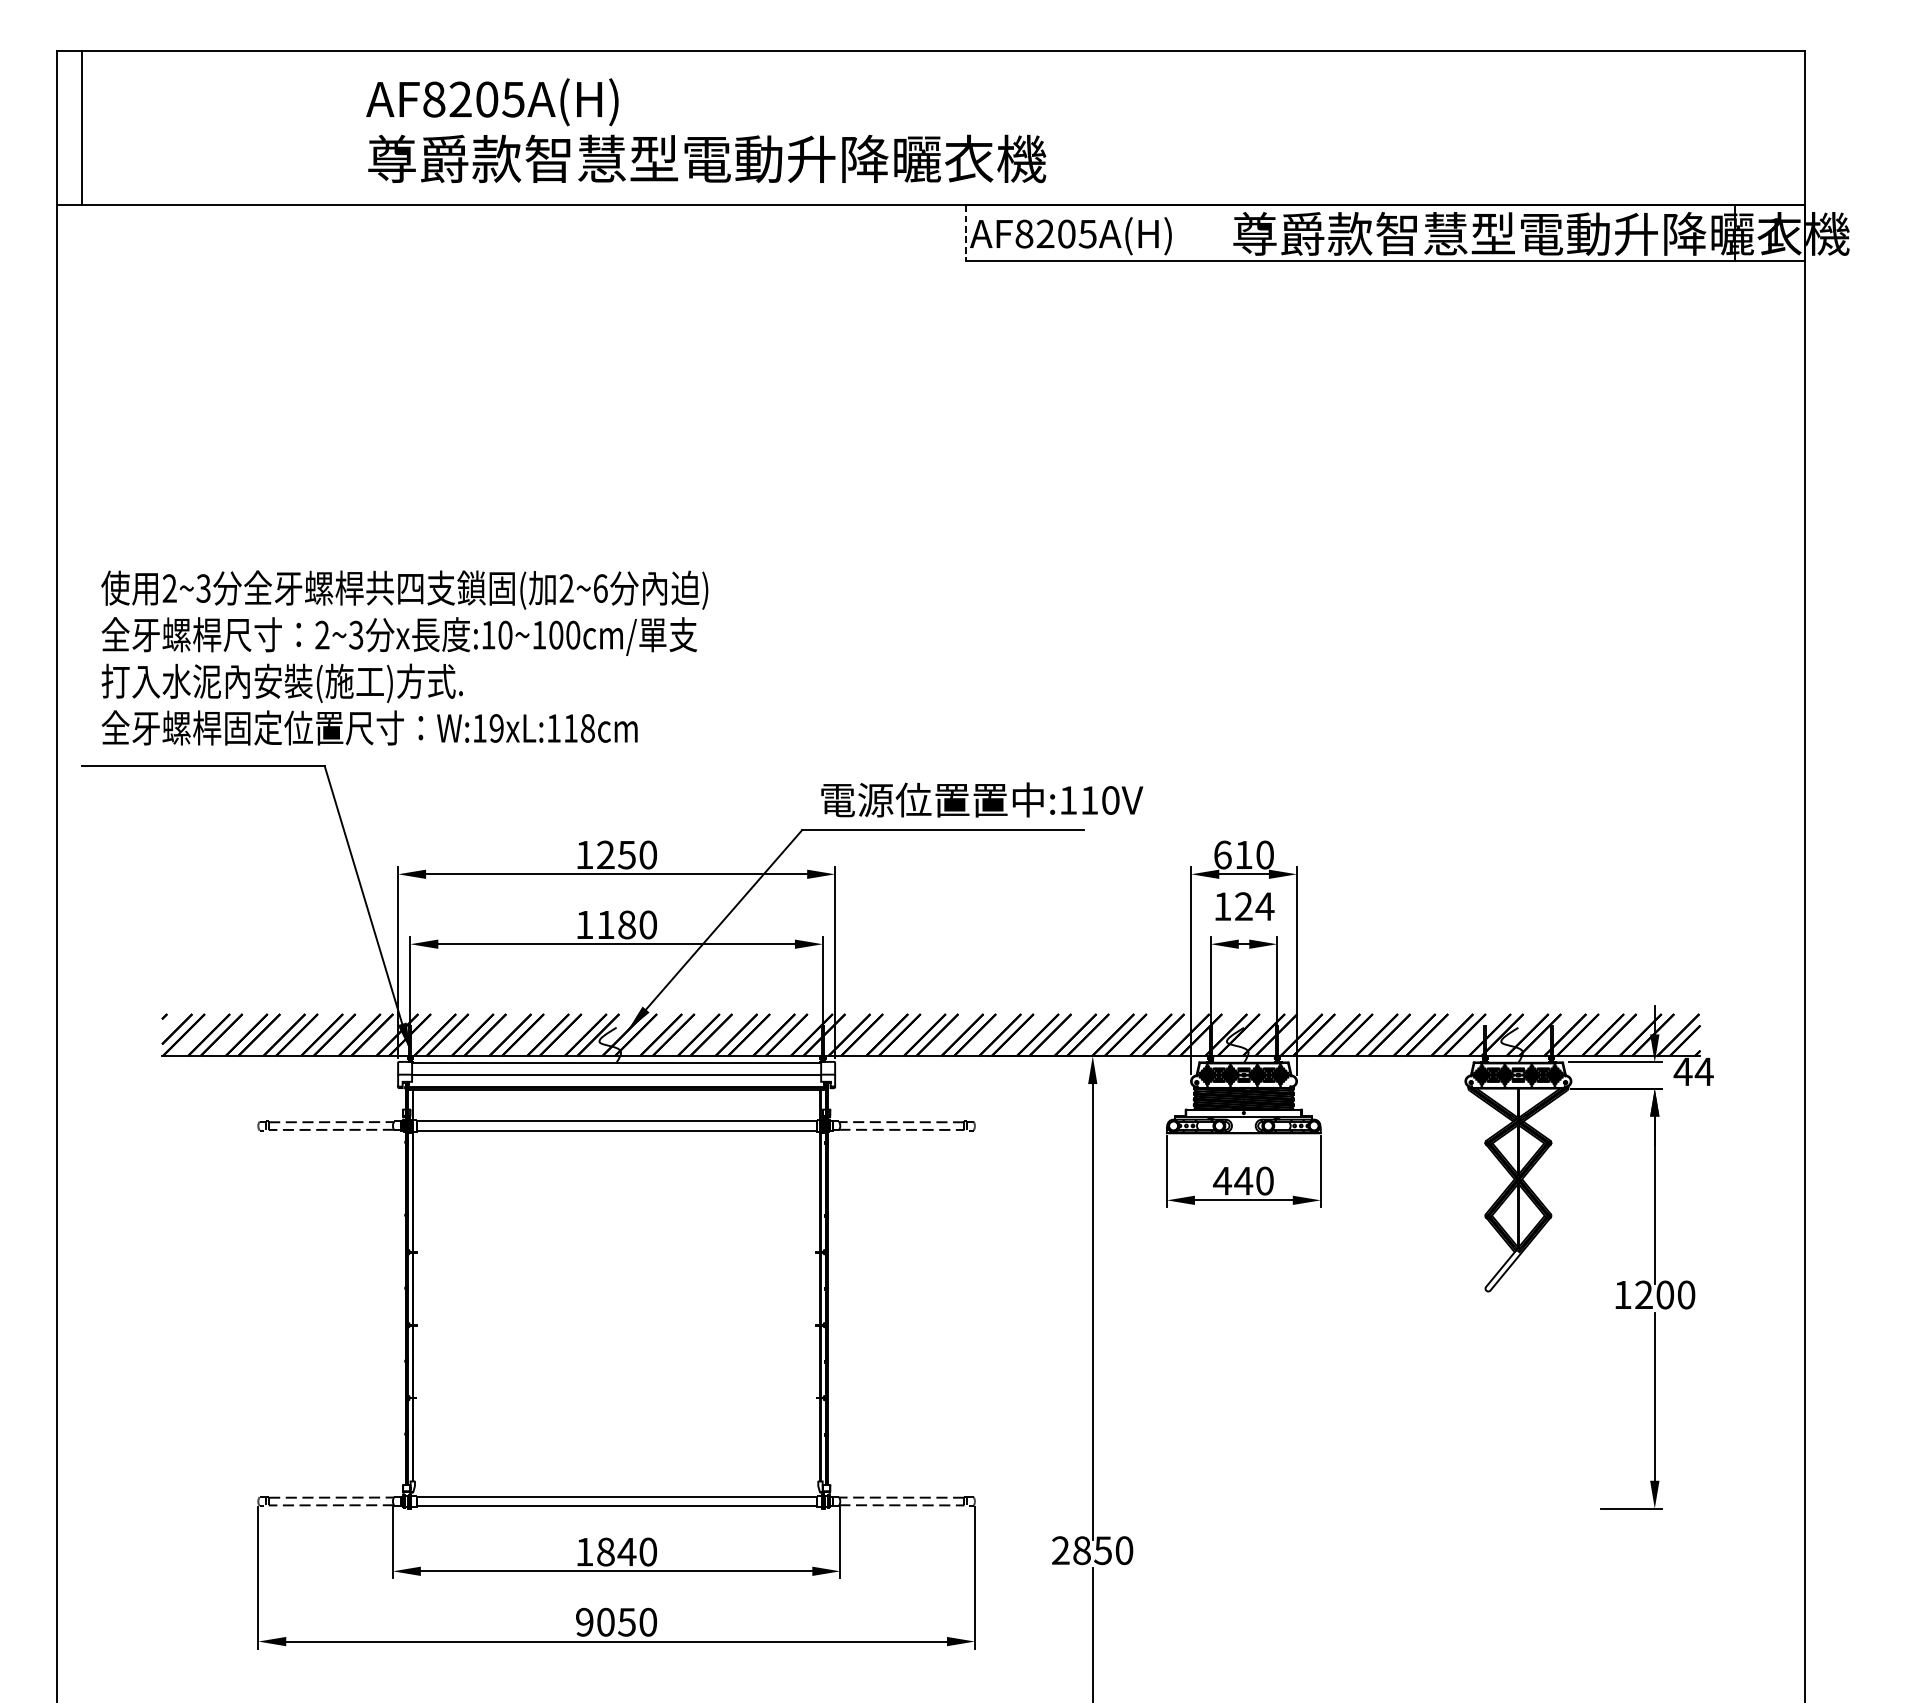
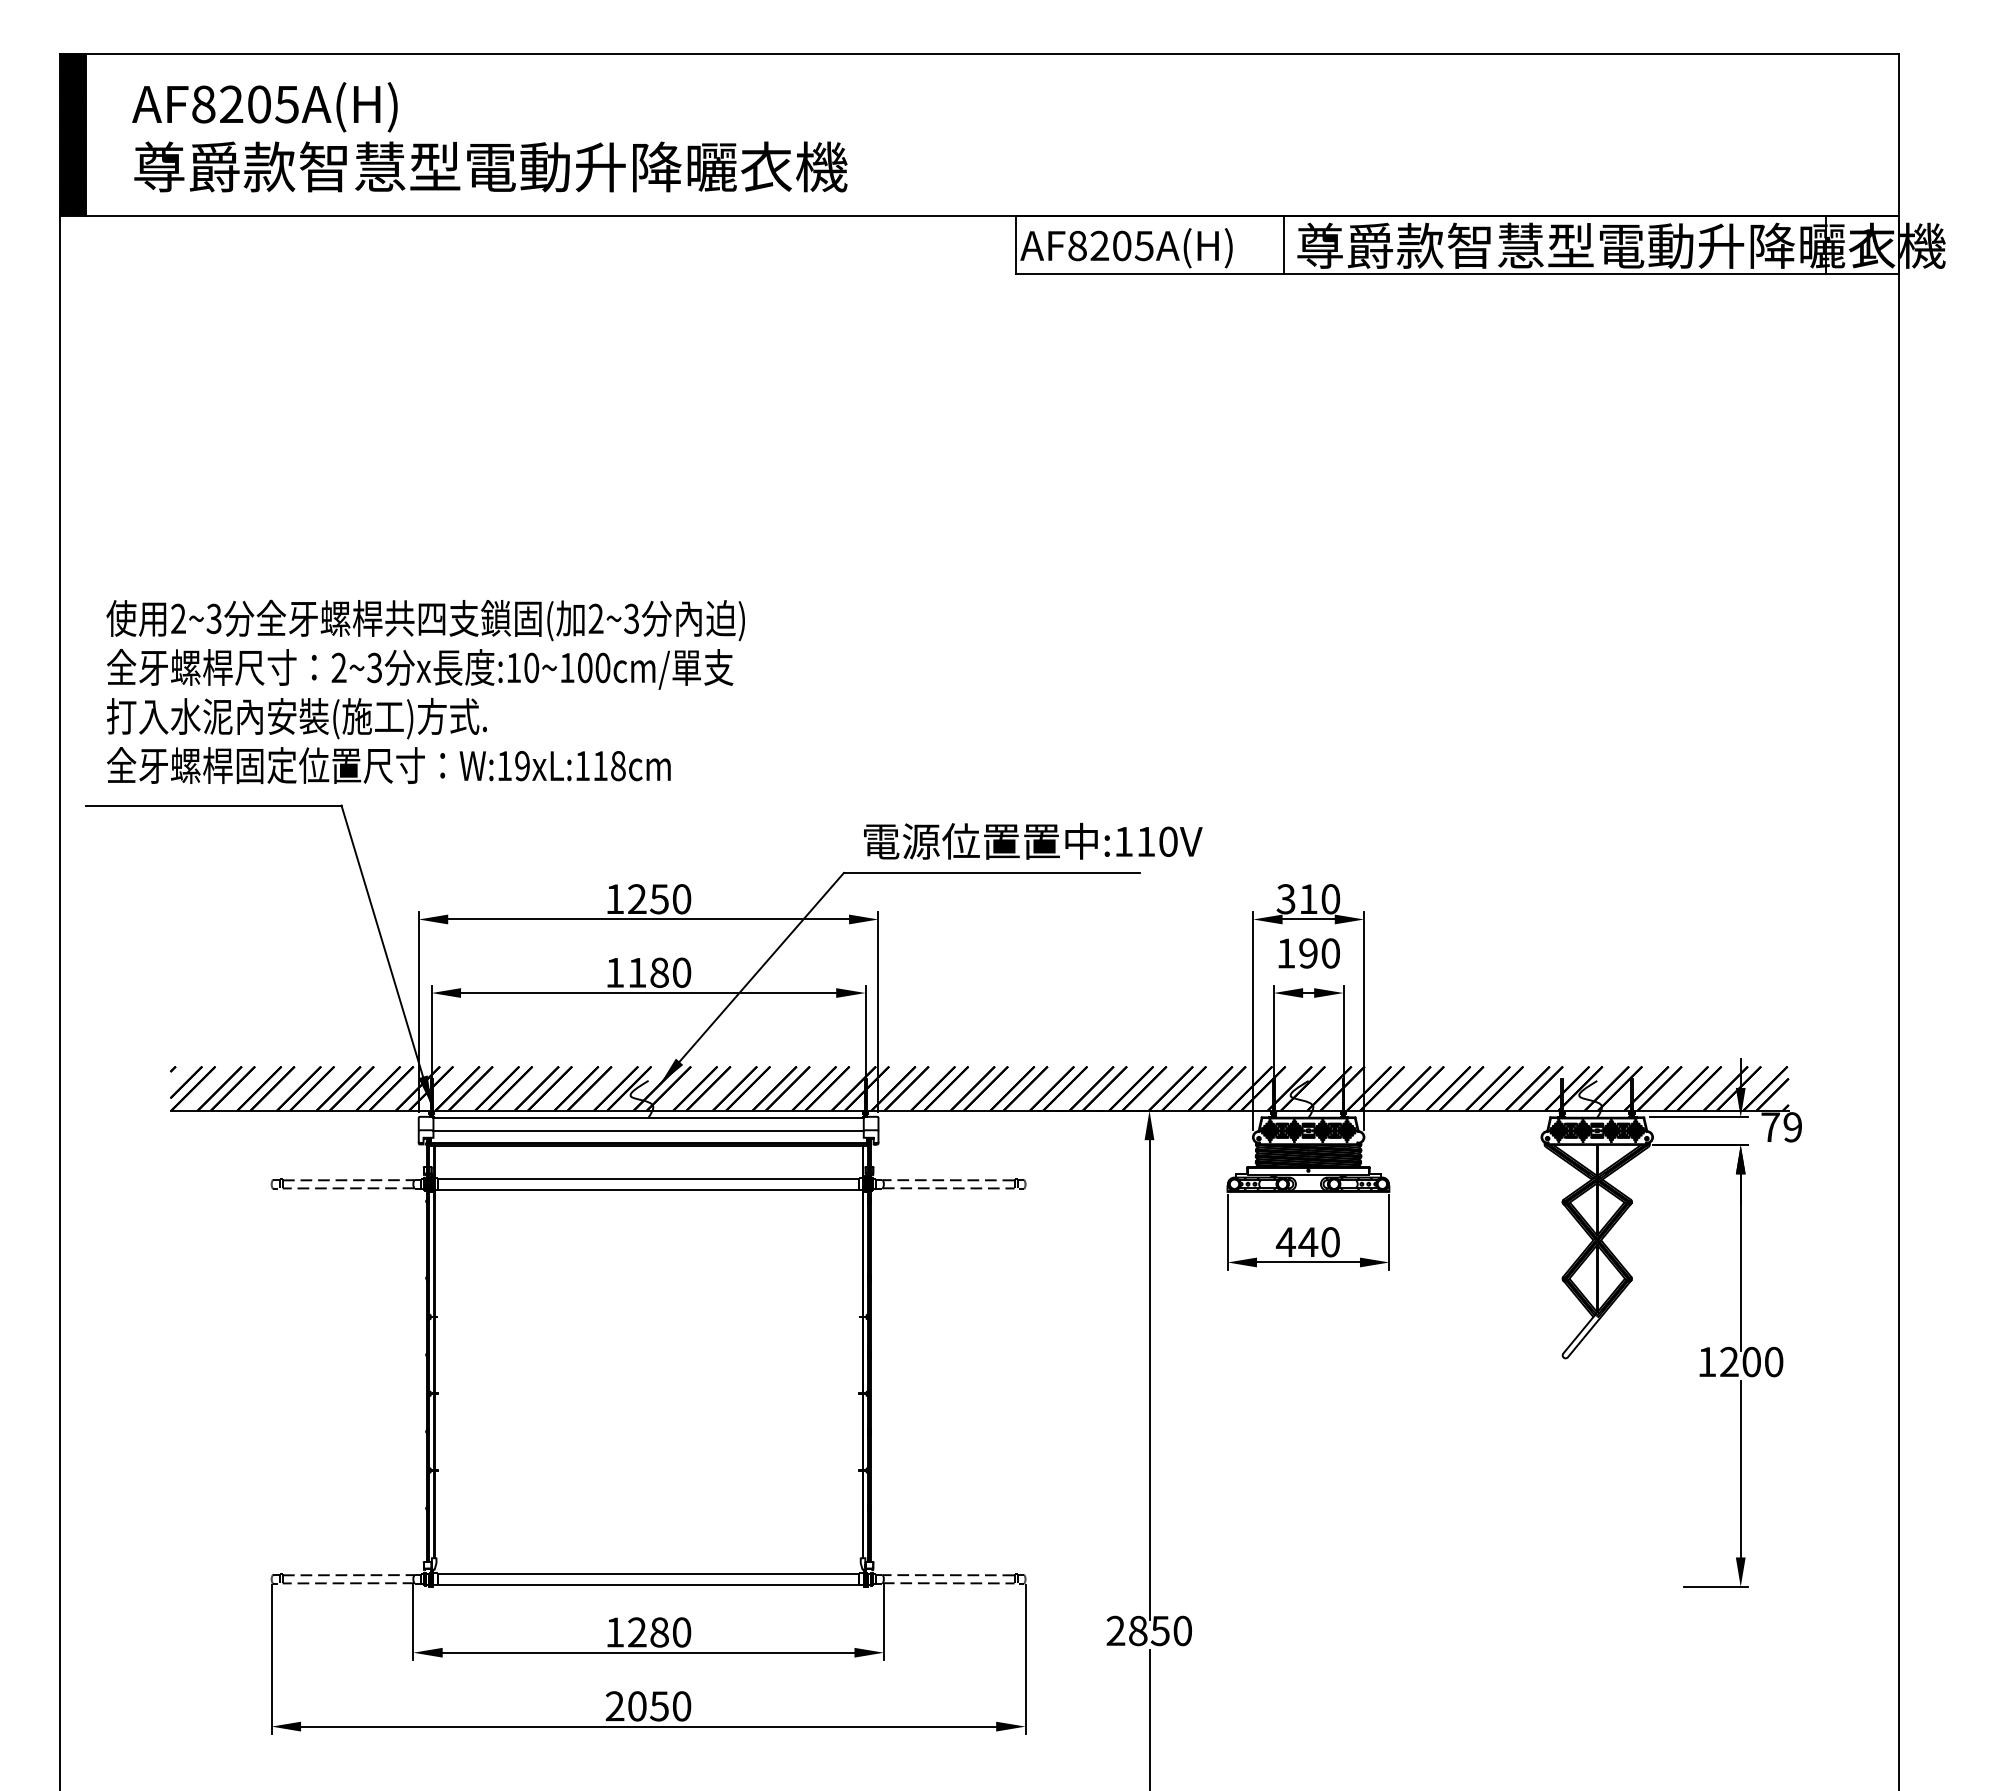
hatch: (68, 128) -> (72, 134), added
text: (705, 130) -> (489, 137), moved
line: (1221, 232) -> (1284, 244), added
line: (966, 233) -> (1016, 245), dashed -> solid
text: (600, 588) -> (631, 618), 2~6 -> 2~3
text: (1222, 855) -> (1285, 899), 610 -> 310
text: (1254, 906) -> (1319, 953), 124 -> 190
text: (1693, 1072) -> (1781, 1127), 44 -> 79
text: (616, 1552) -> (648, 1632), 1840 -> 1280
text: (584, 1622) -> (614, 1706), 9050 -> 2050

